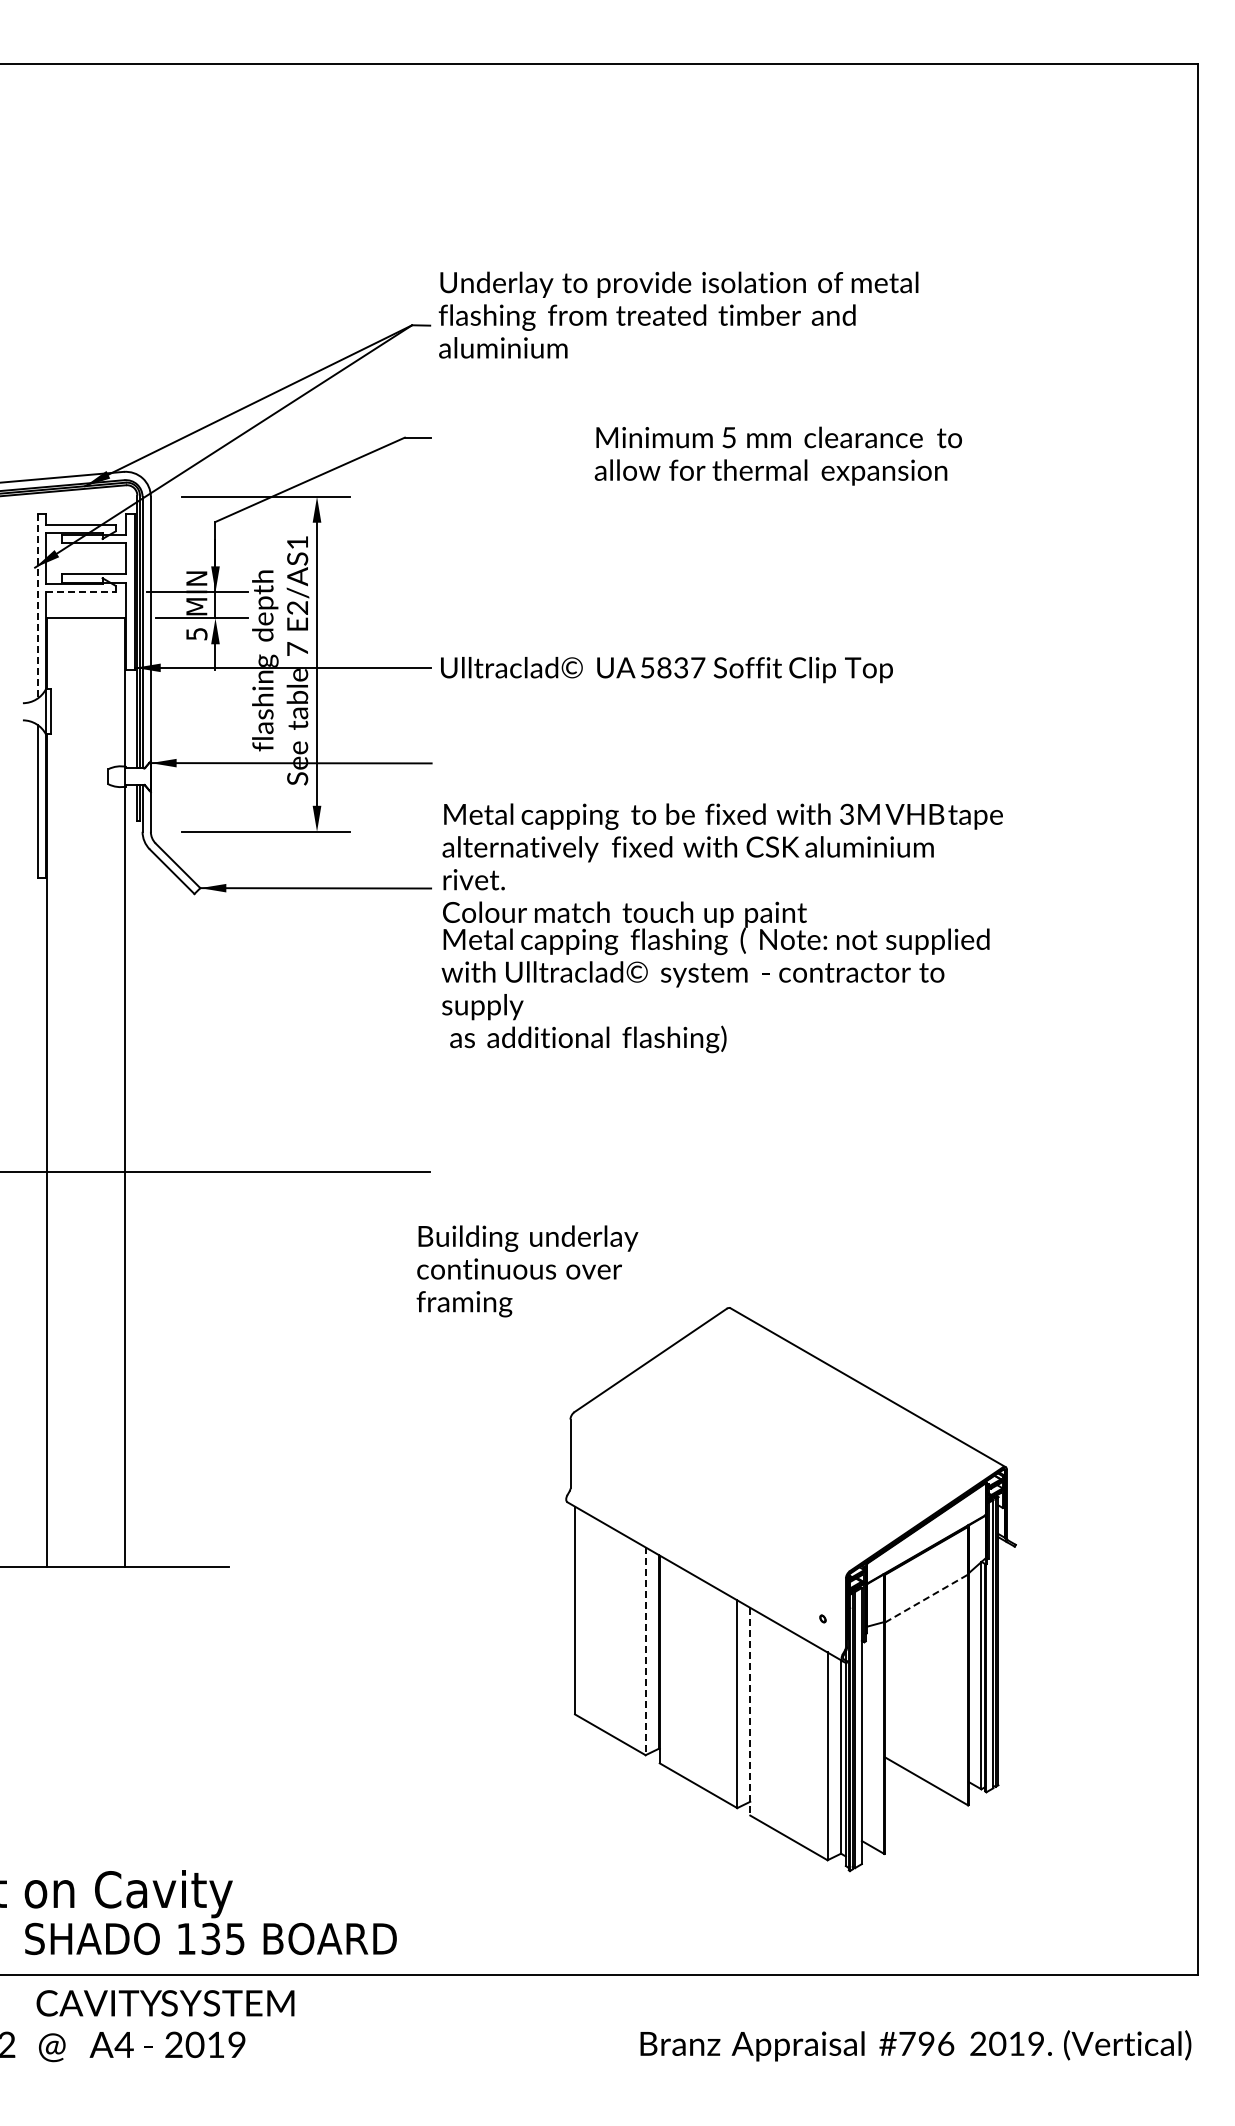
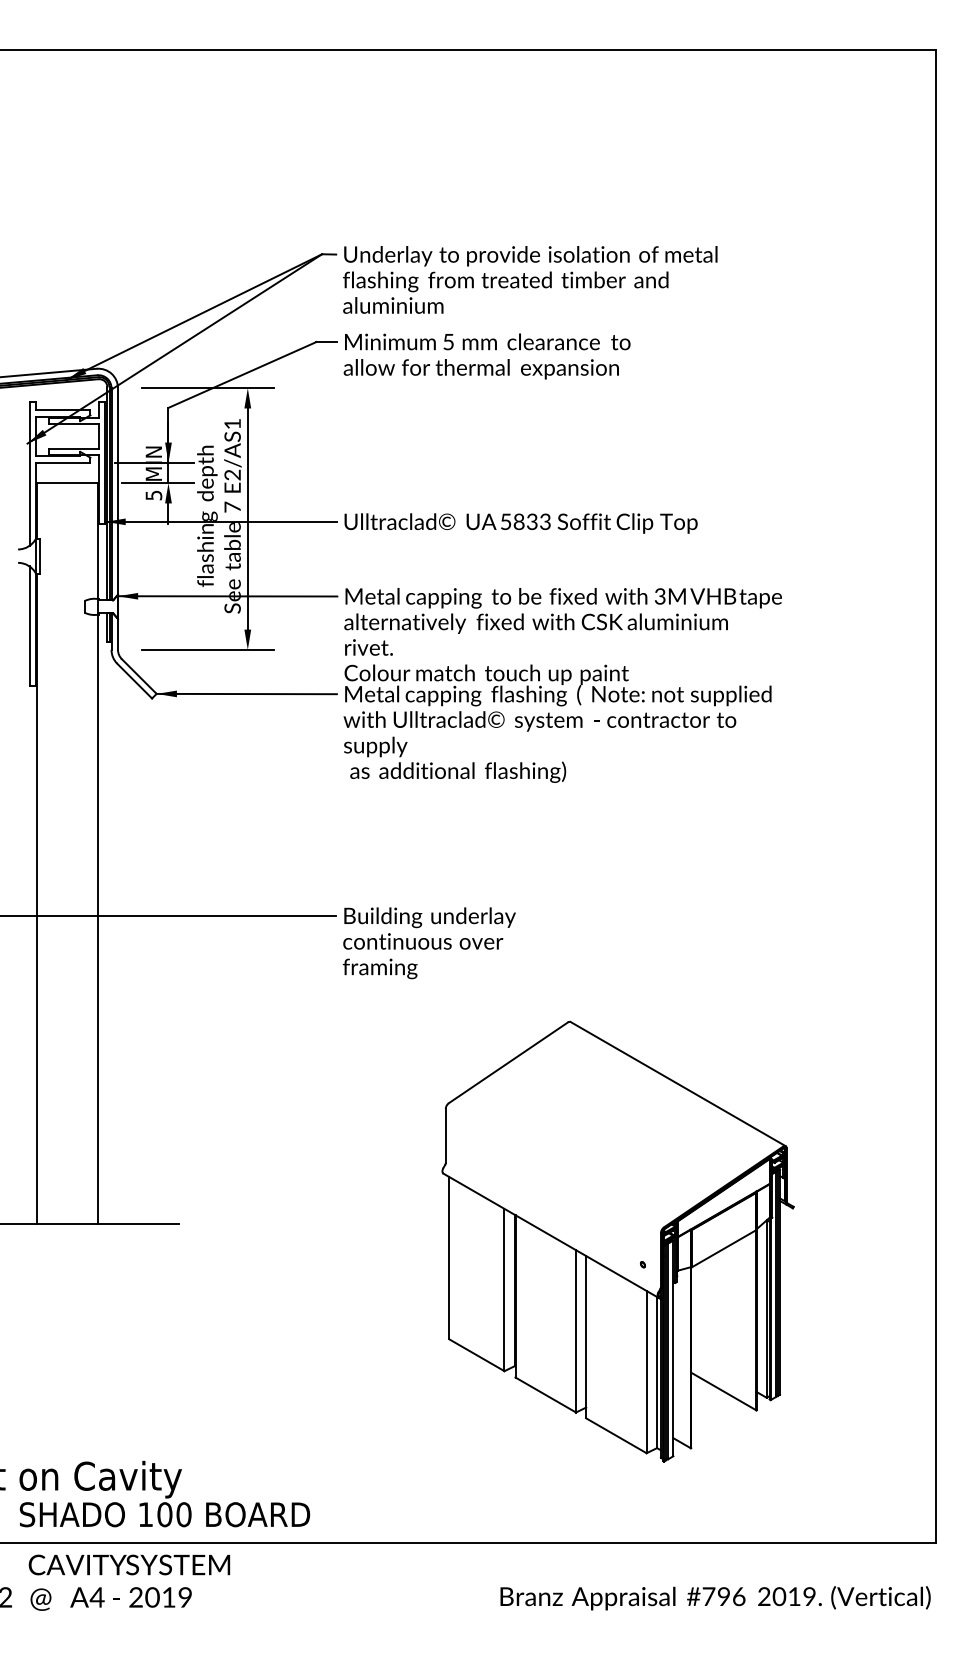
text: (678, 314) -> (530, 279), moved
text: (777, 455) -> (486, 355), moved
line: (80, 592) -> (63, 462), dashed -> solid
line: (37, 607) -> (29, 474), dashed -> solid
text: (698, 667) -> (545, 521), 5837 -> 5833
text: (721, 928) -> (562, 685), moved
text: (527, 1271) -> (429, 943), moved
line: (926, 1598) -> (723, 1248), dashed -> solid
line: (645, 1651) -> (504, 1290), dashed -> solid
line: (750, 1711) -> (586, 1337), dashed -> solid
text: (223, 1938) -> (174, 1514), 135 -> 100

